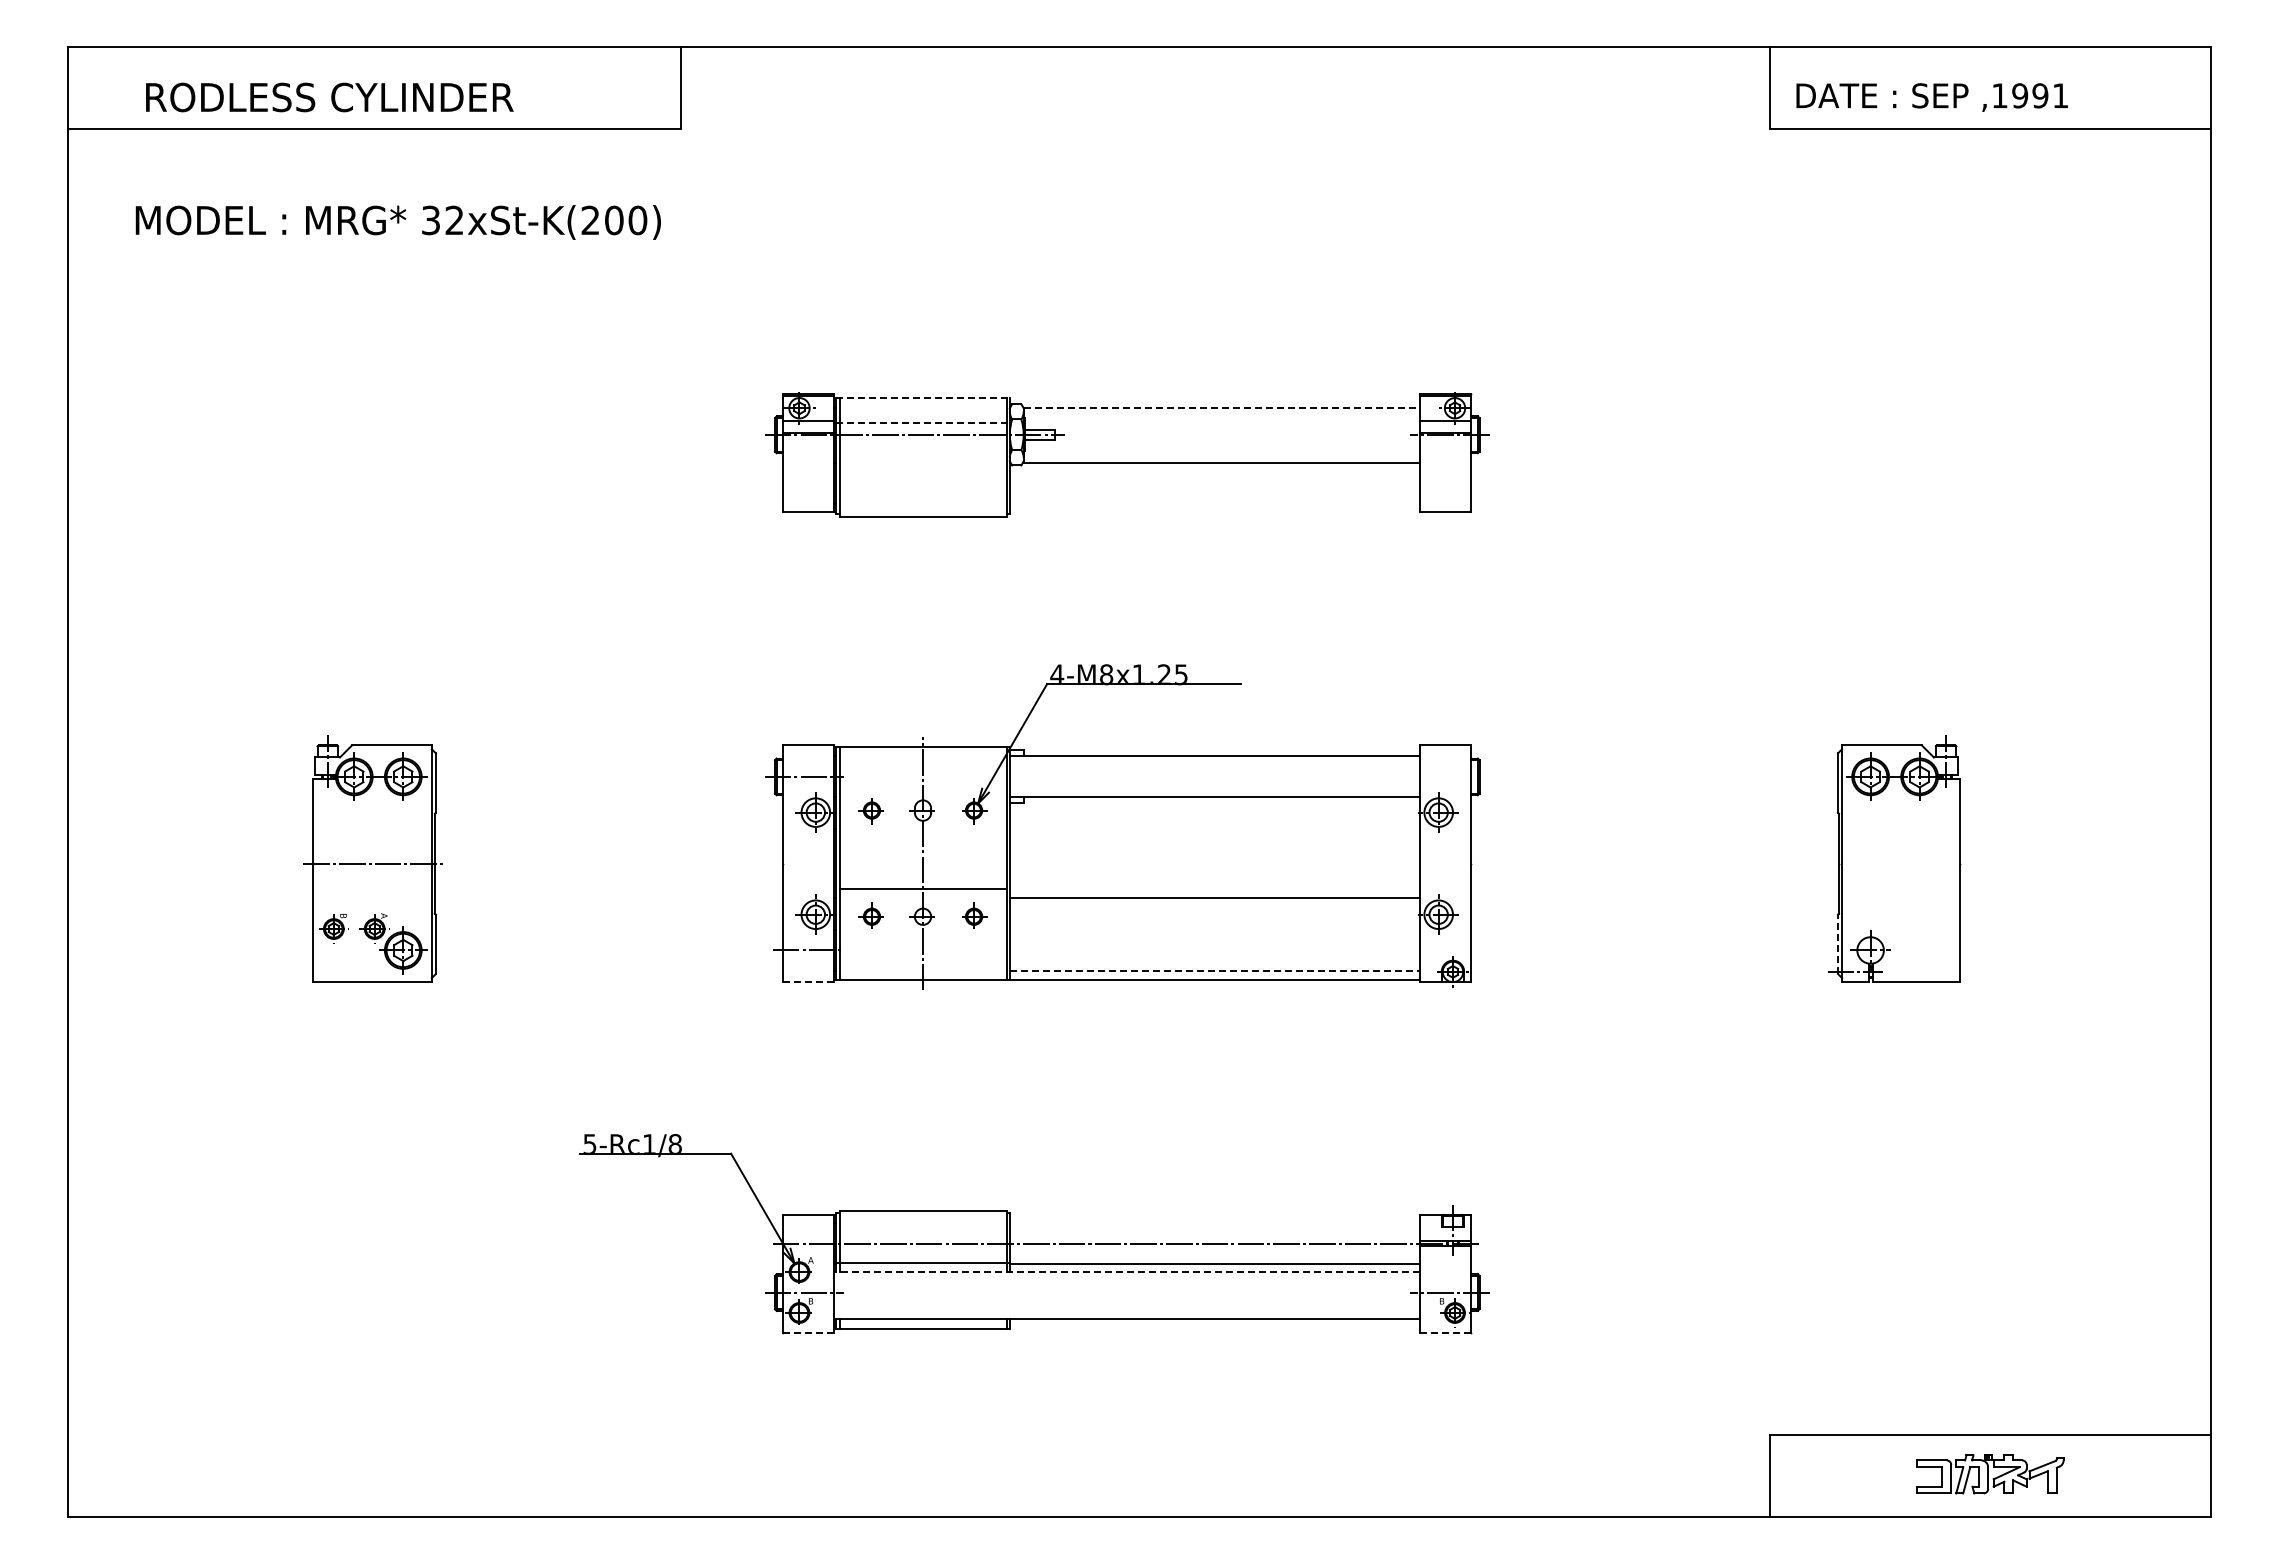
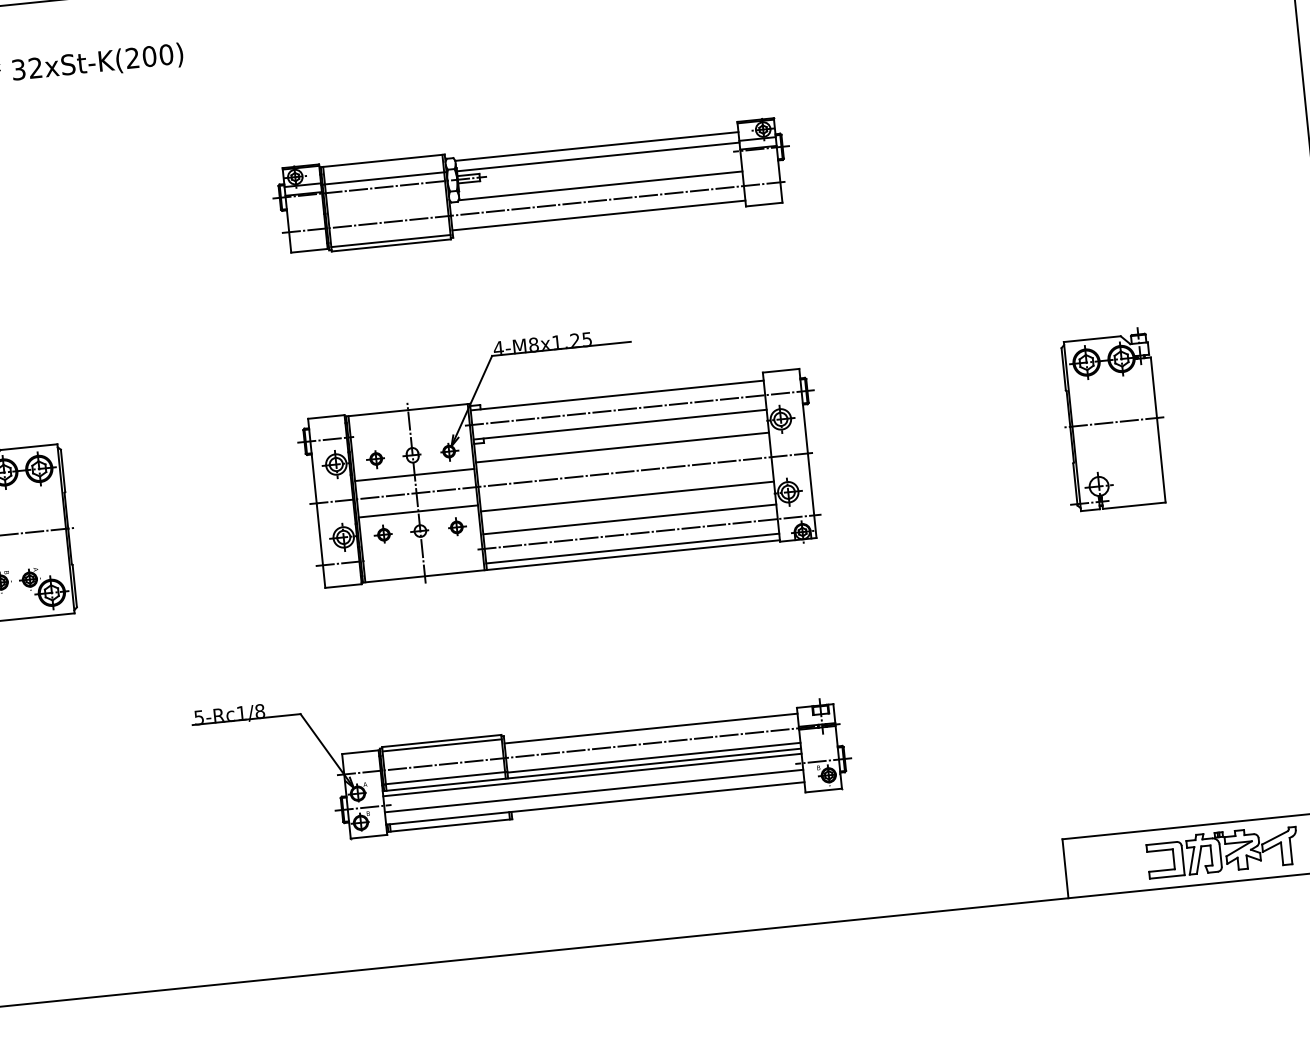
line: (923, 398) -> (383, 161), dashed -> solid
line: (1222, 408) -> (597, 146), dashed -> solid
line: (923, 422) -> (384, 178), dashed -> solid
line: (1222, 422) -> (598, 156), added
line: (1126, 483) -> (534, 207), added
line: (1214, 504) -> (598, 215), added
line: (922, 510) -> (390, 241), added
line: (1244, 776) -> (639, 407), added
line: (1214, 829) -> (622, 447), added
line: (922, 838) -> (414, 475), added
line: (1126, 863) -> (561, 478), added
line: (1898, 863) -> (1112, 422), added
line: (1214, 930) -> (629, 519), added
line: (1837, 944) -> (1075, 484), dashed -> solid
line: (1240, 950) -> (649, 532), added
line: (1215, 970) -> (633, 548), dashed -> solid
line: (808, 982) -> (343, 586), dashed -> solid
line: (922, 1216) -> (441, 745), added
line: (1214, 1223) -> (650, 728), added
line: (1126, 1272) -> (591, 770), dashed -> solid
line: (1127, 1279) -> (592, 775), added
line: (1127, 1301) -> (594, 790), added
line: (808, 1333) -> (368, 836), dashed -> solid
line: (1445, 1333) -> (823, 790), dashed -> solid
part: (1990, 1474) -> (1222, 851), size x1.43

